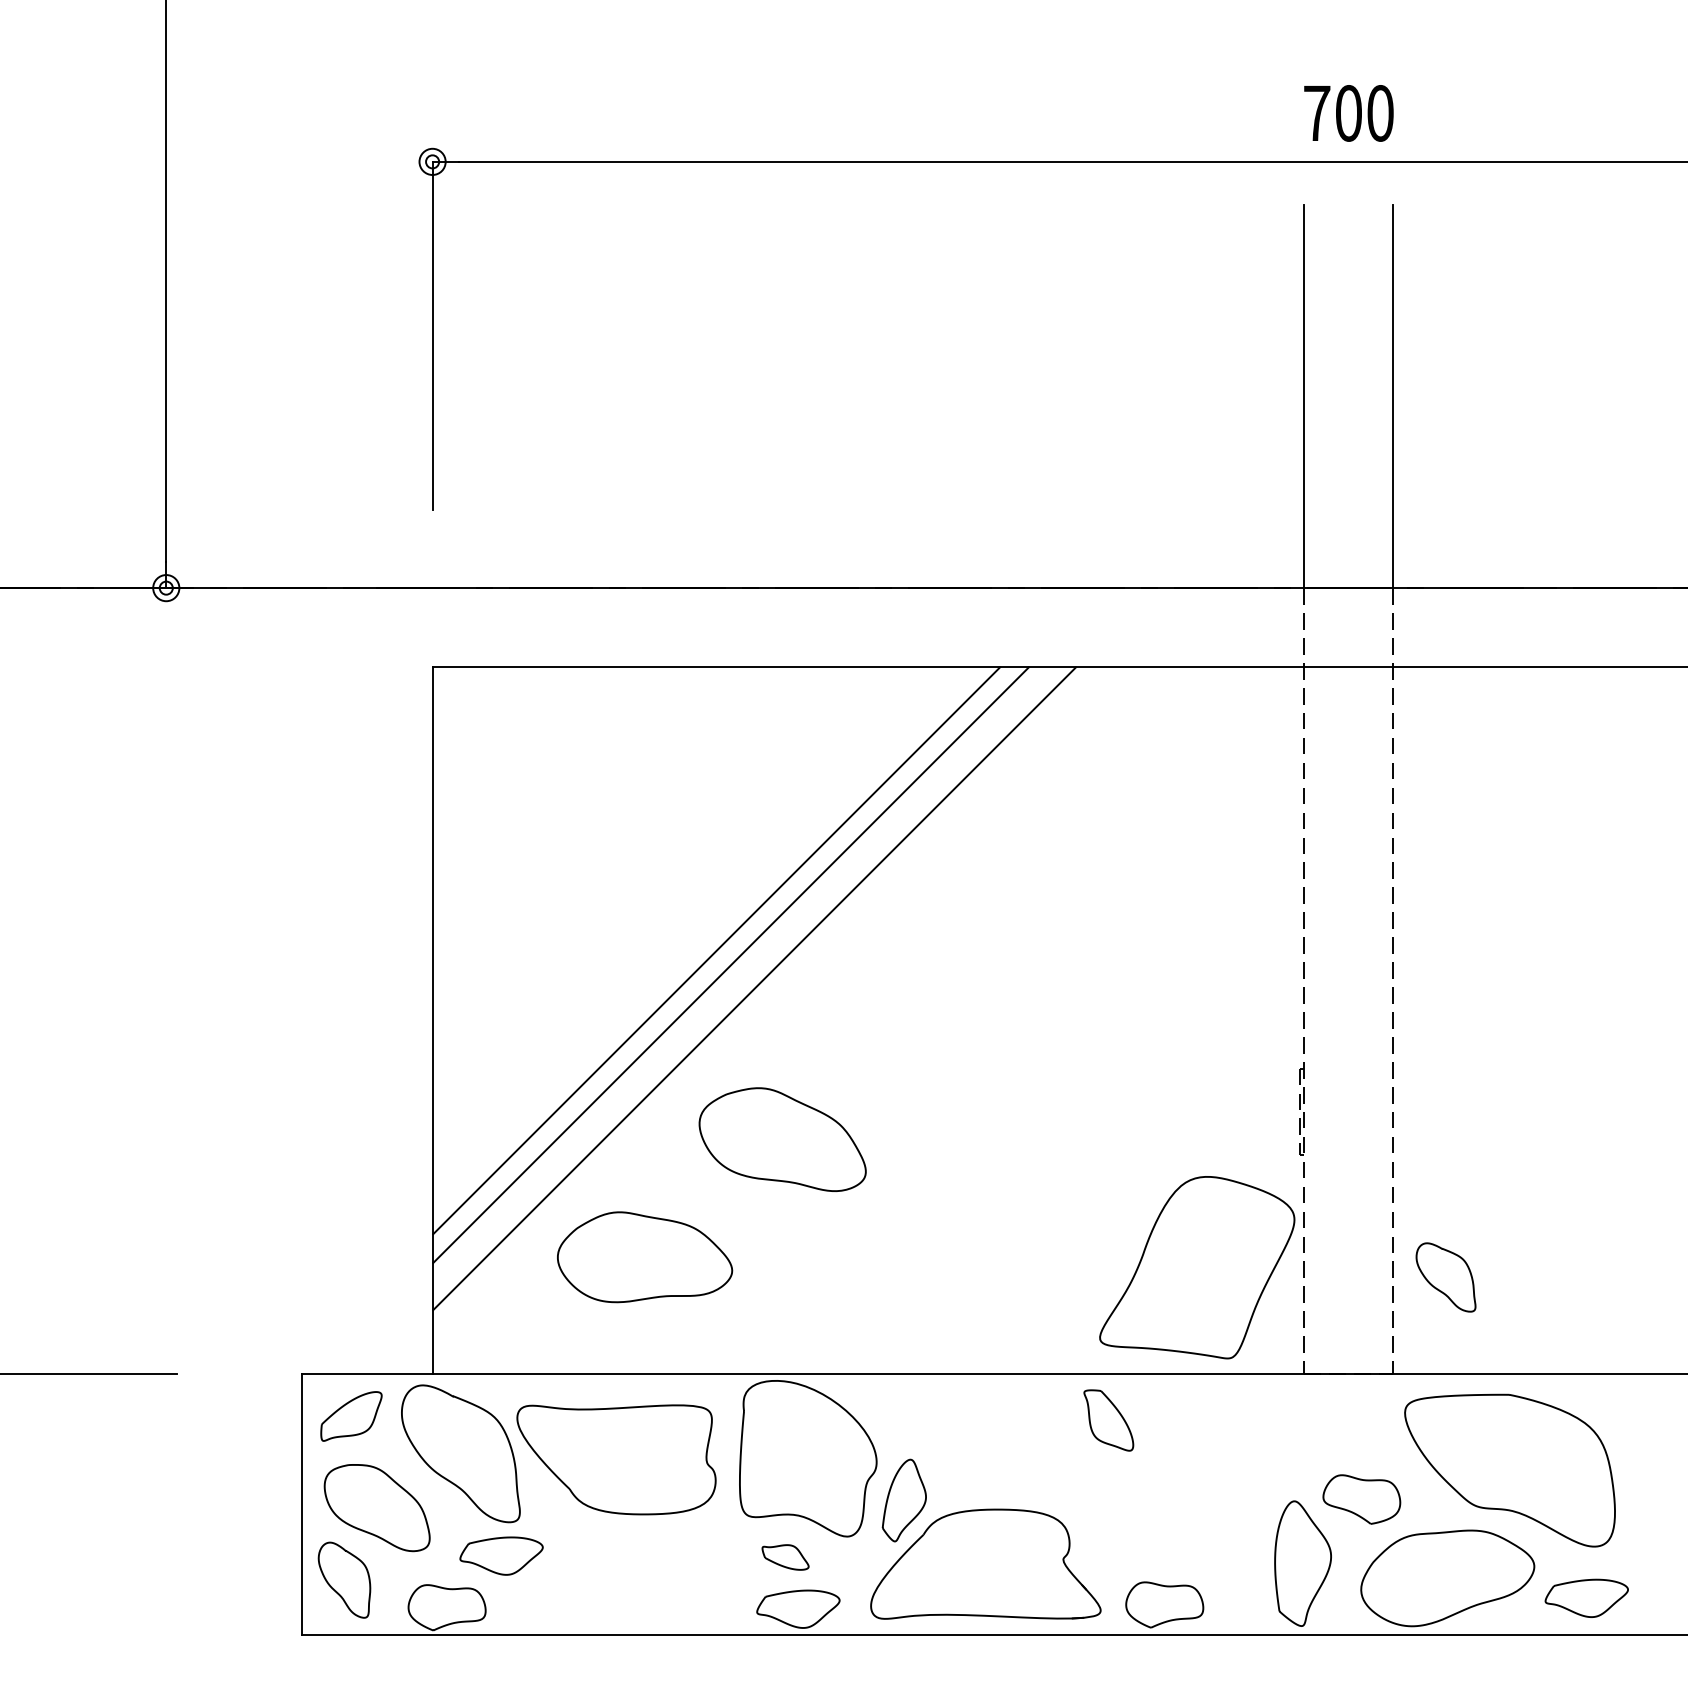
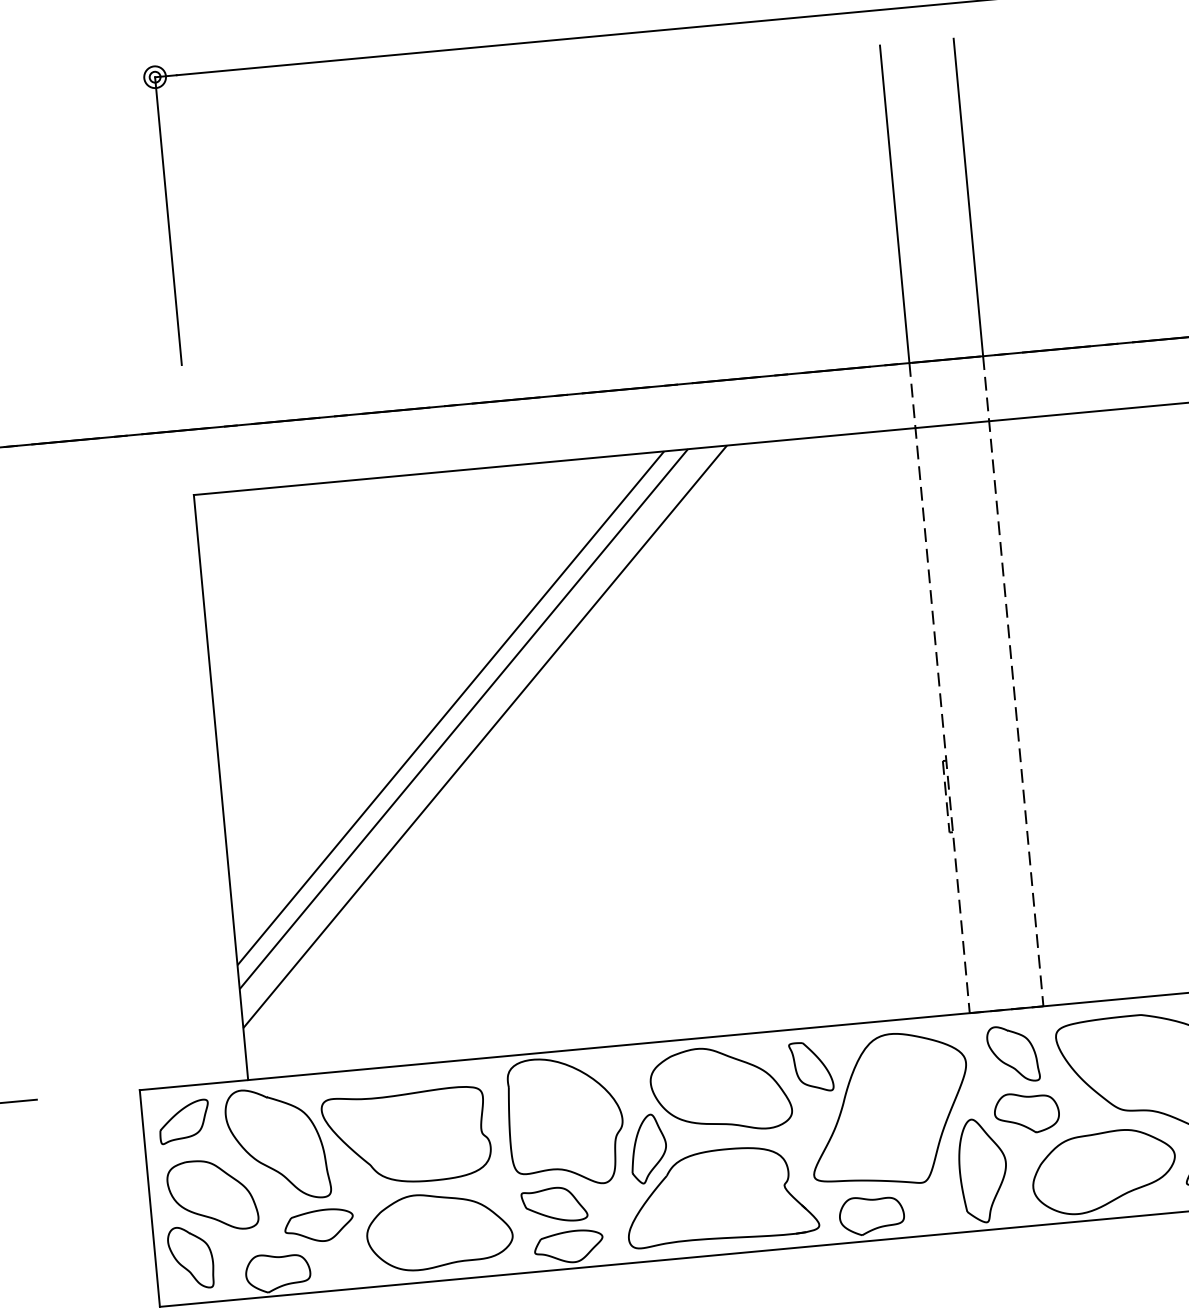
part: (782, 1139) -> (720, 1089), moved
part: (645, 1257) -> (439, 1230), moved
part: (1197, 1267) -> (889, 1109), moved
curve: (1438, 1288) -> (1007, 1063), moved
part: (785, 1557) -> (554, 1205), size x1.67

